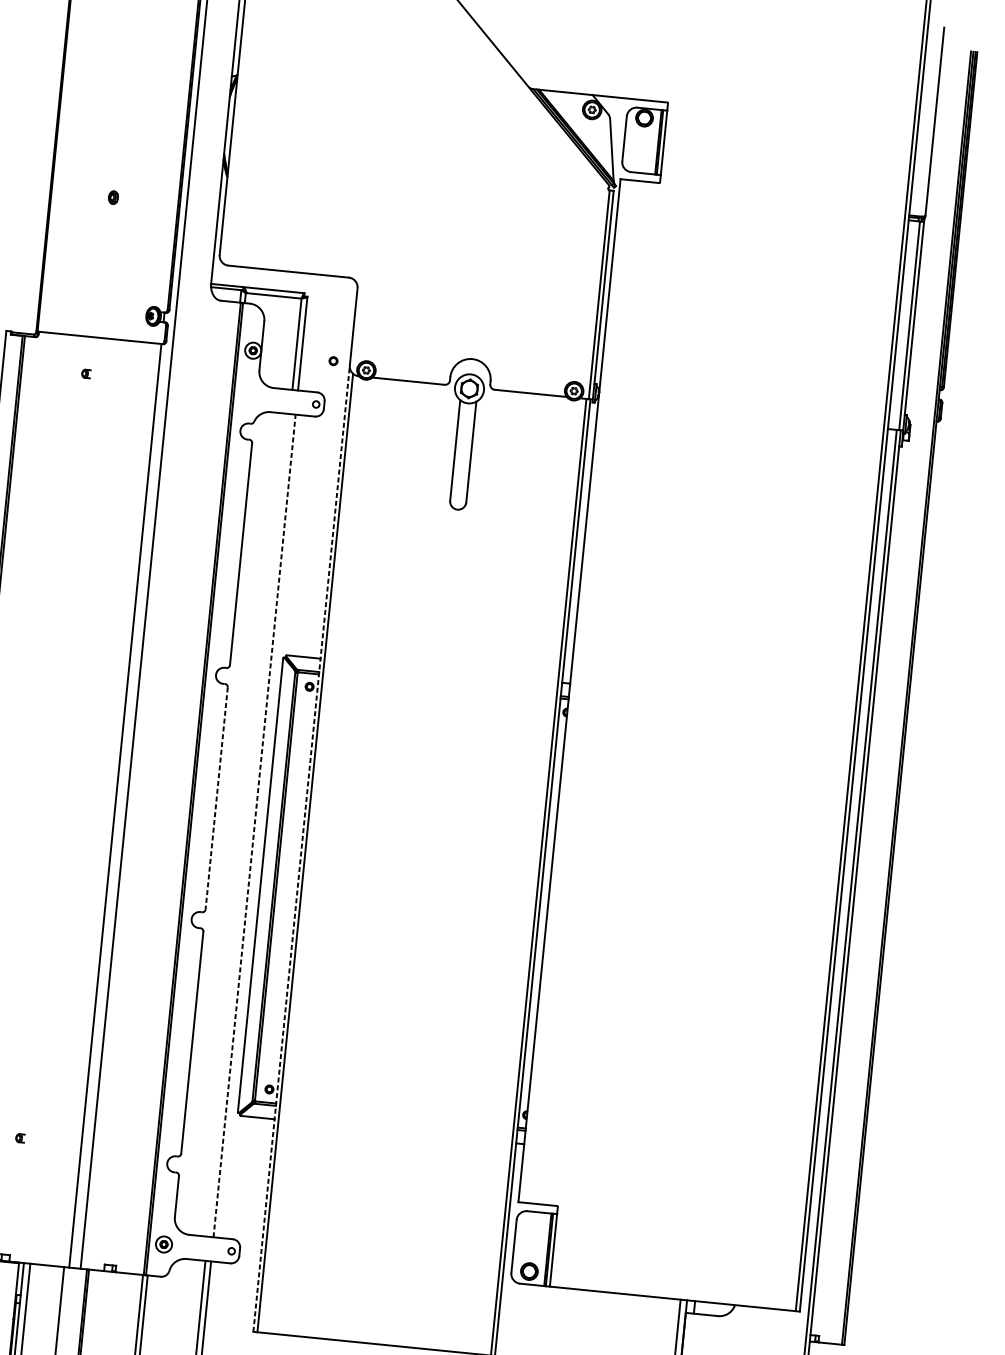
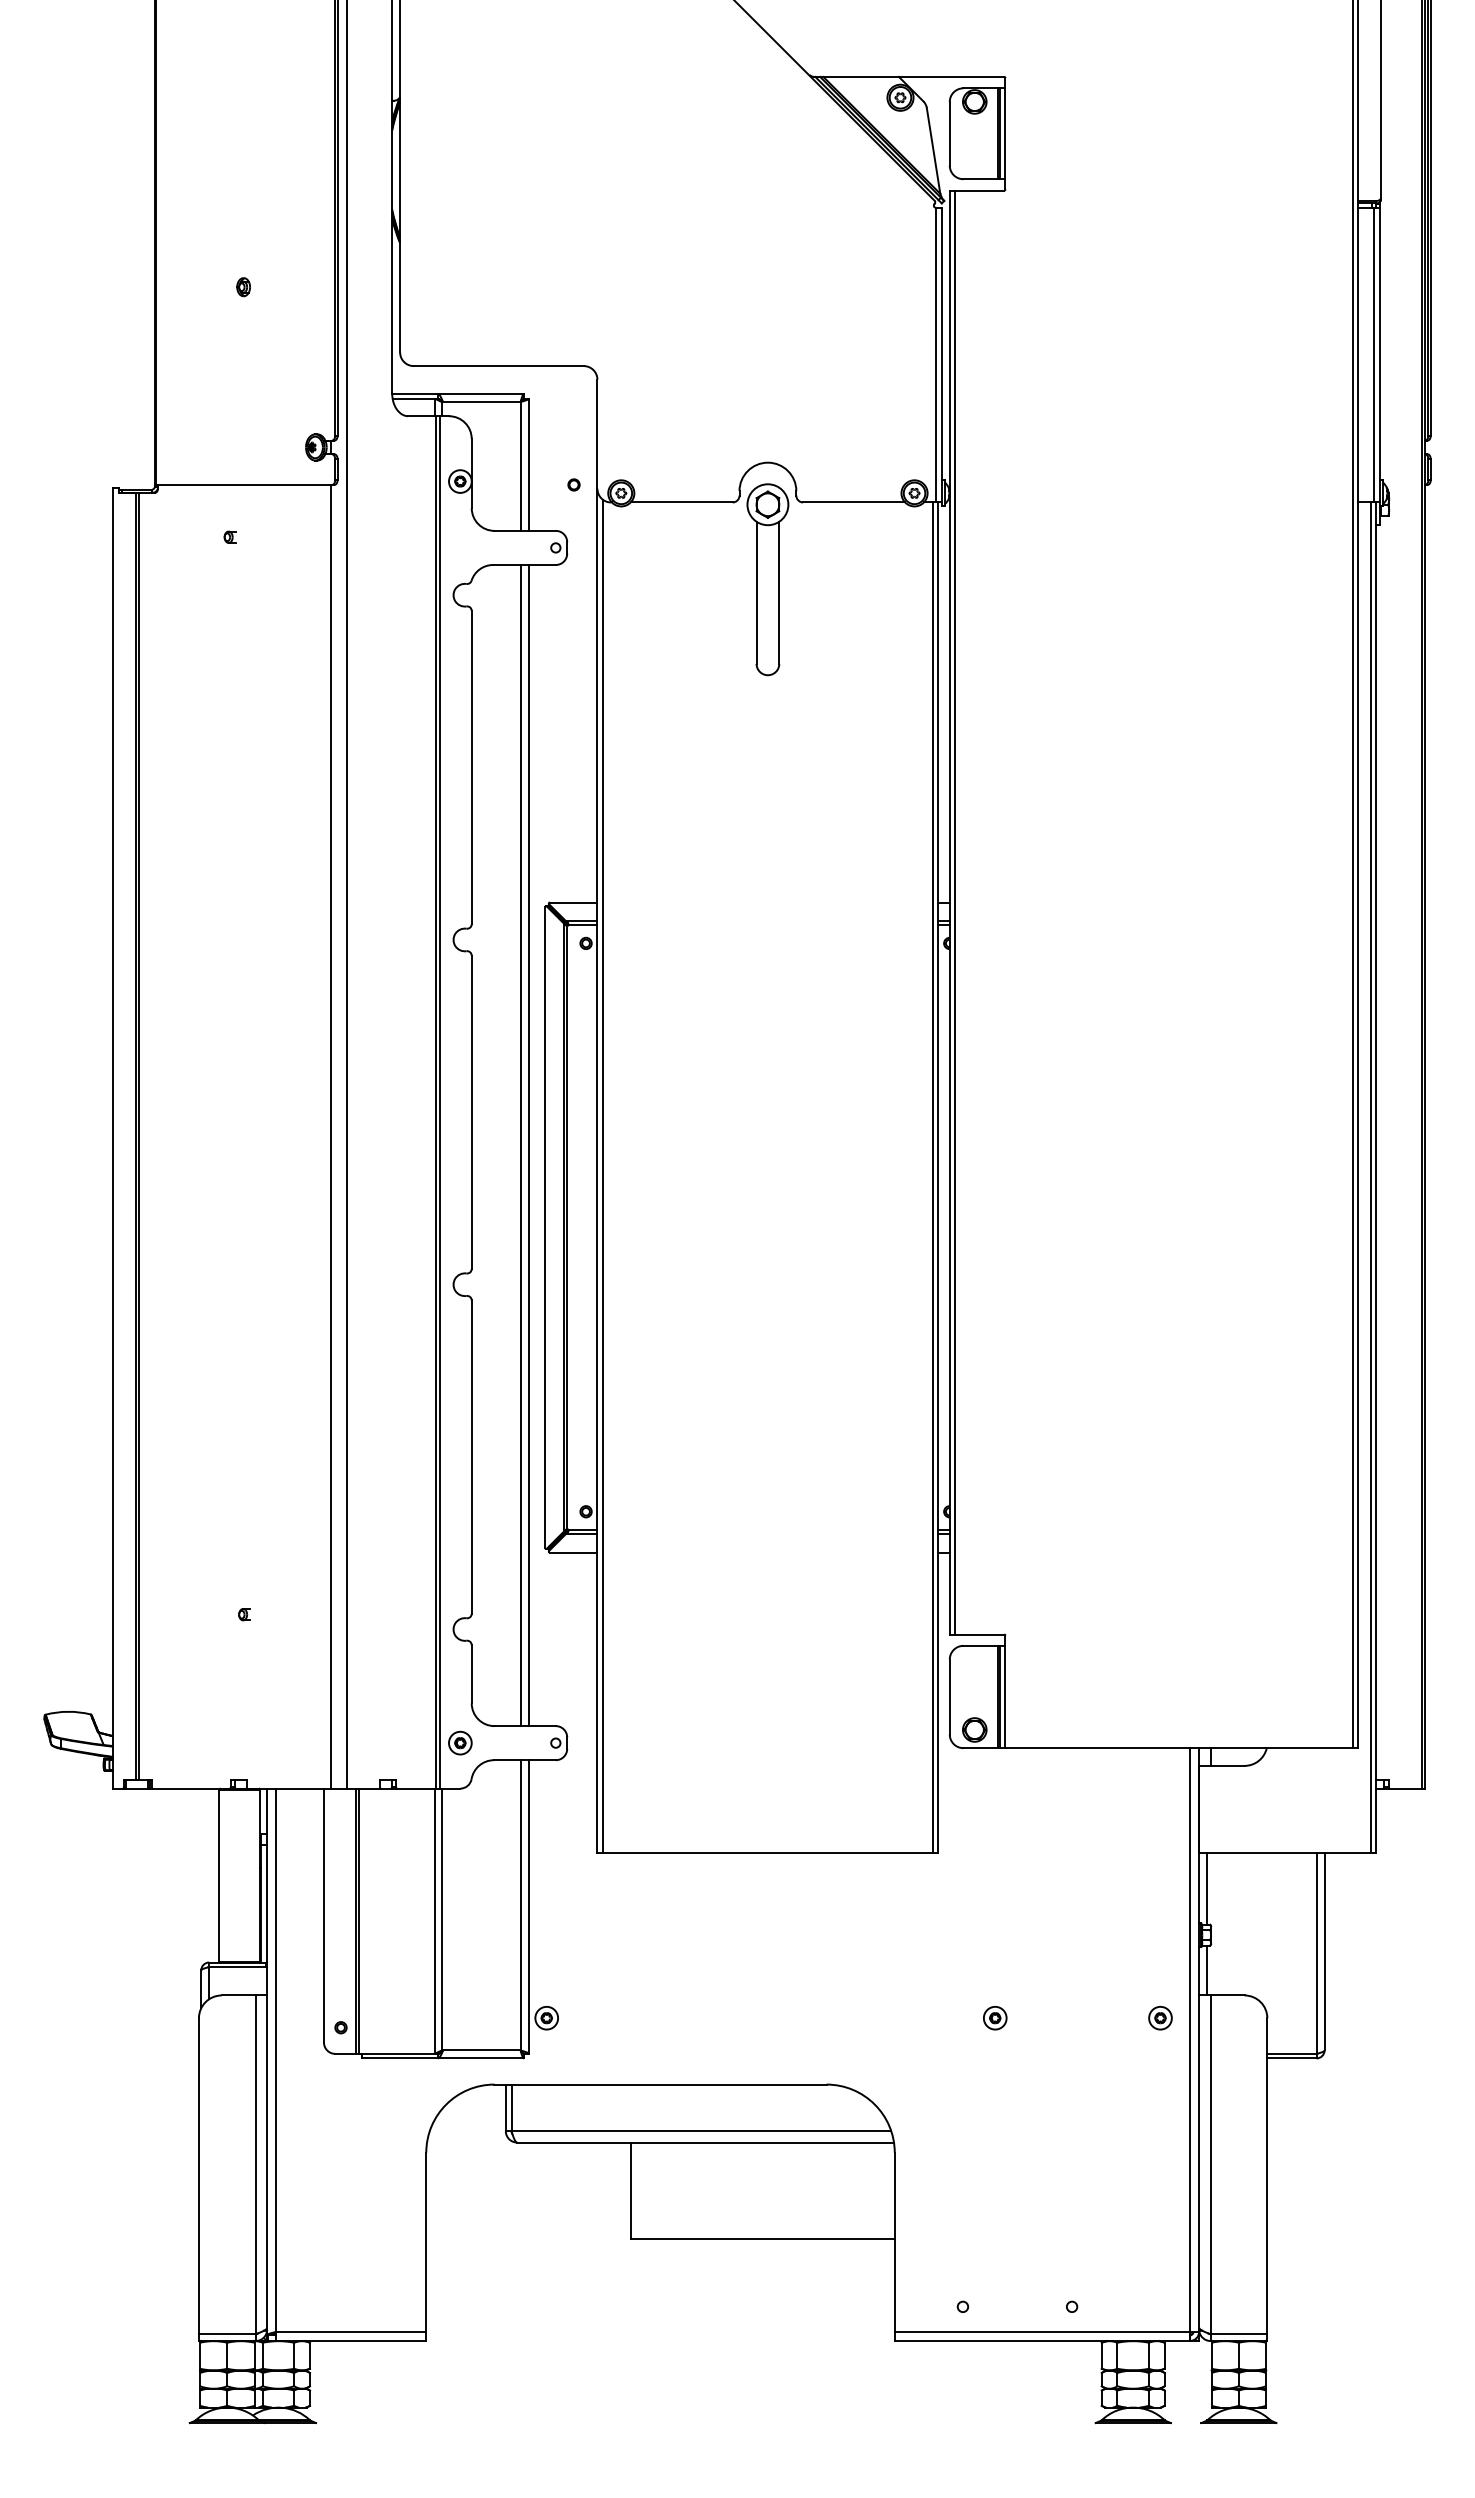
line: (573, 691) -> (955, 912), added
line: (216, 798) -> (471, 1112), dashed -> solid
line: (248, 825) -> (520, 1145), added
line: (254, 825) -> (528, 1145), dashed -> solid
line: (301, 848) -> (597, 1170), dashed -> solid

